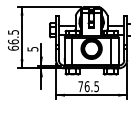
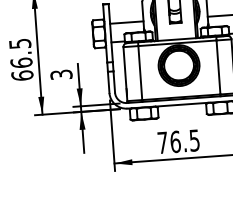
text: (32, 49) -> (60, 75), 5 -> 3

